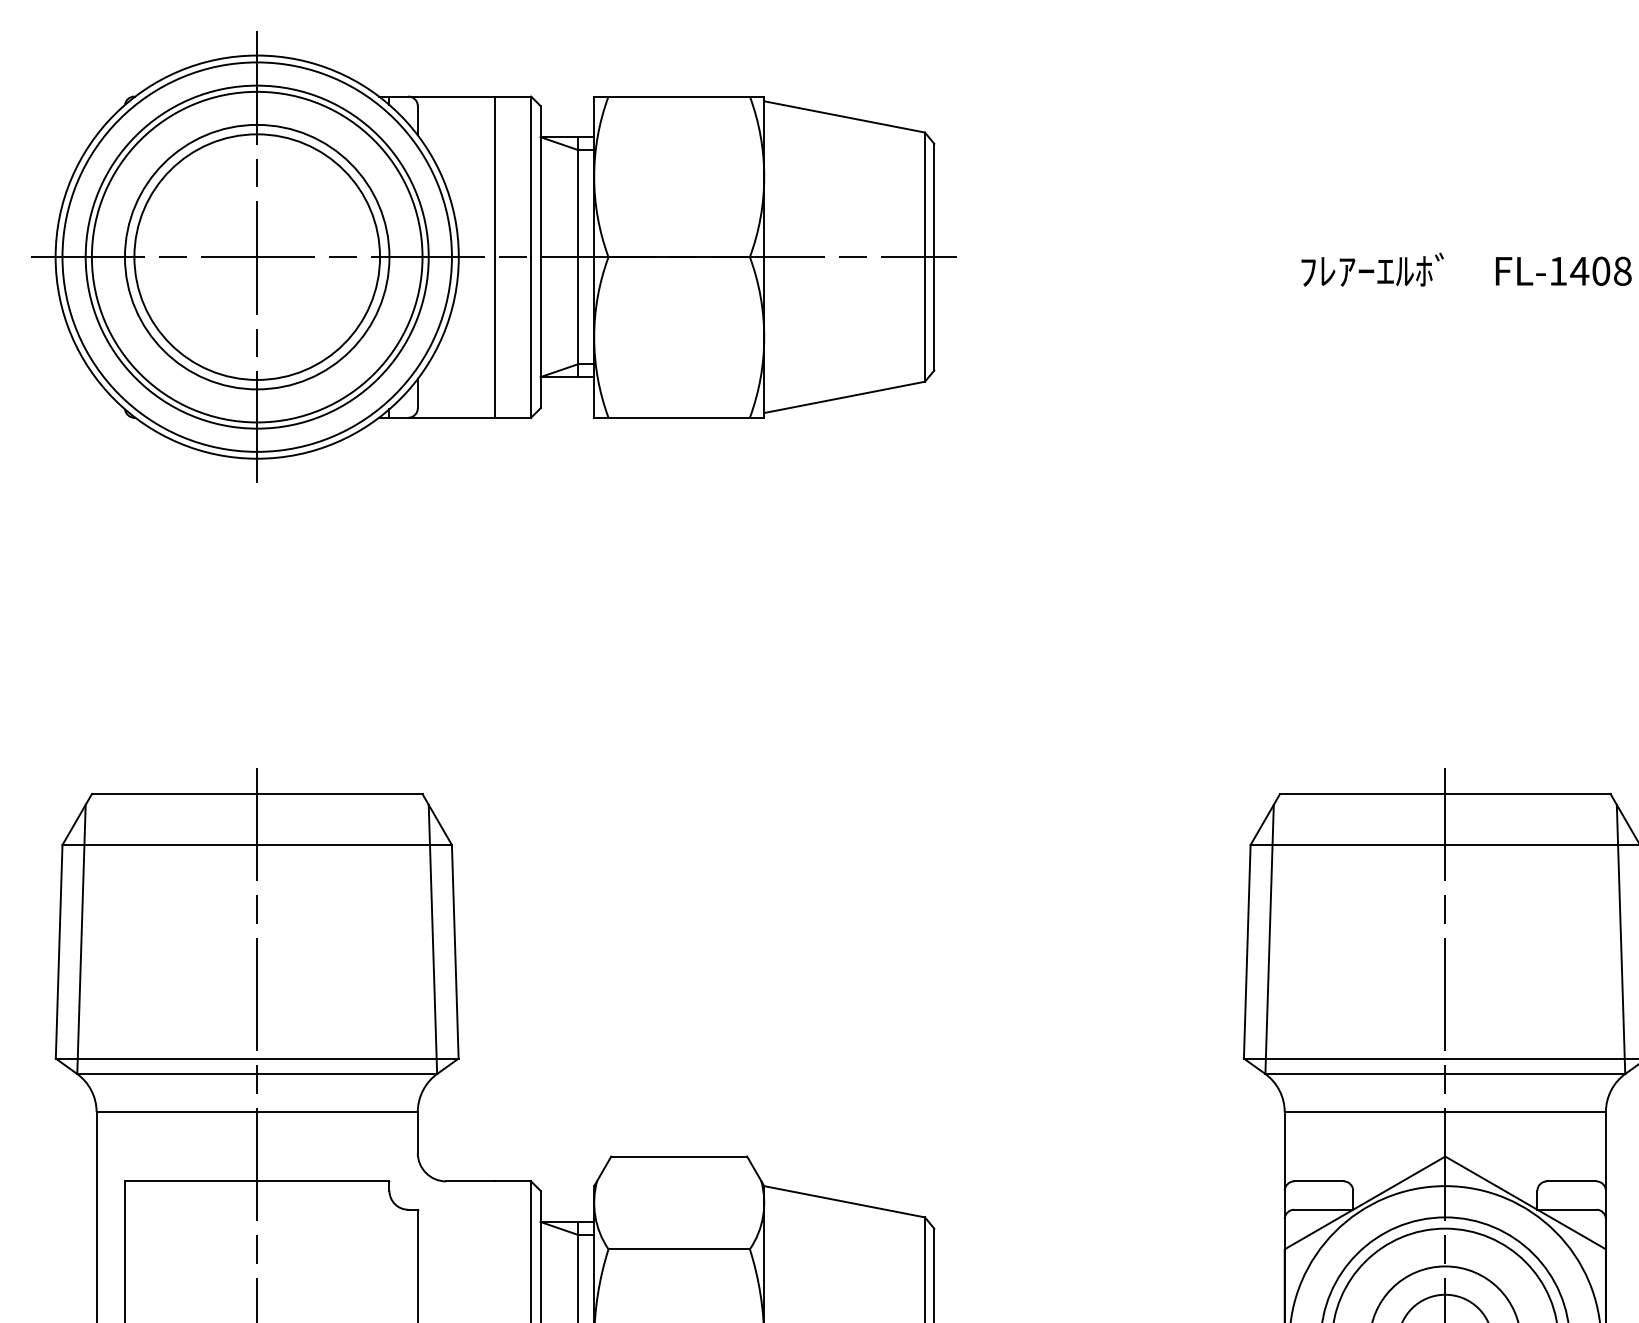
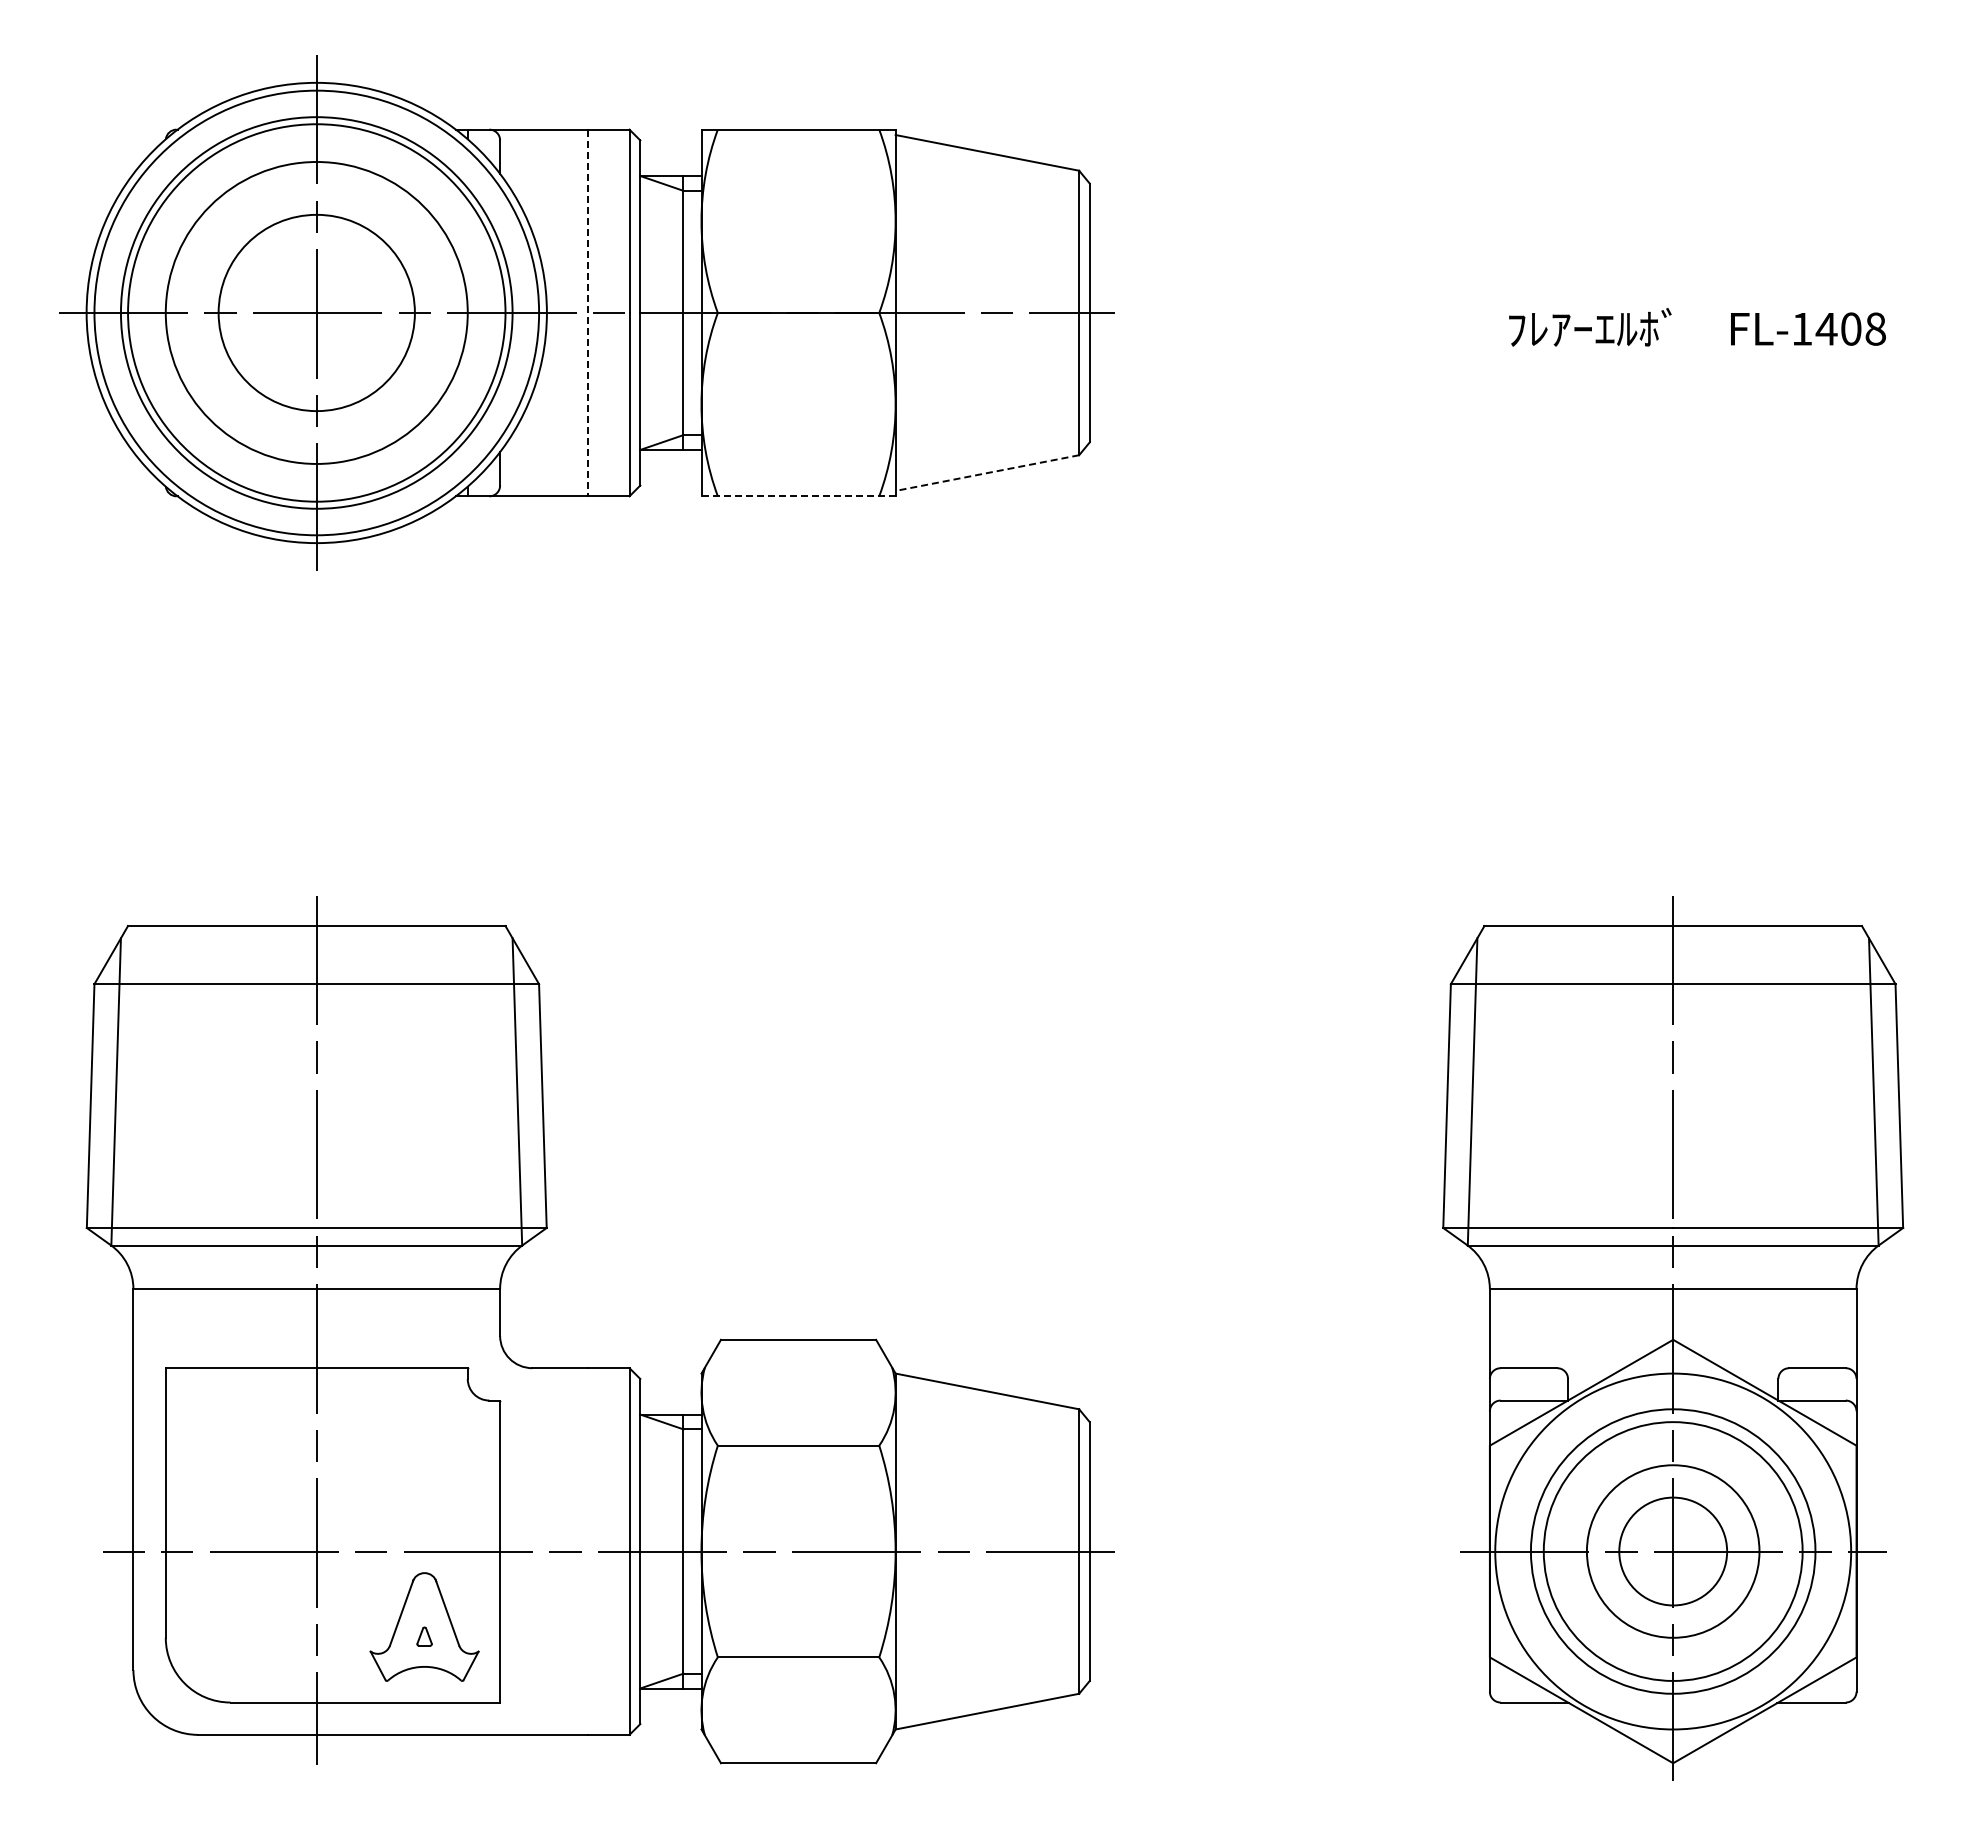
circle: (256, 256) -> (316, 312), size x0.7
line: (495, 257) -> (588, 313), solid -> dashed
line: (843, 397) -> (986, 473), solid -> dashed
line: (680, 417) -> (799, 496), solid -> dashed

